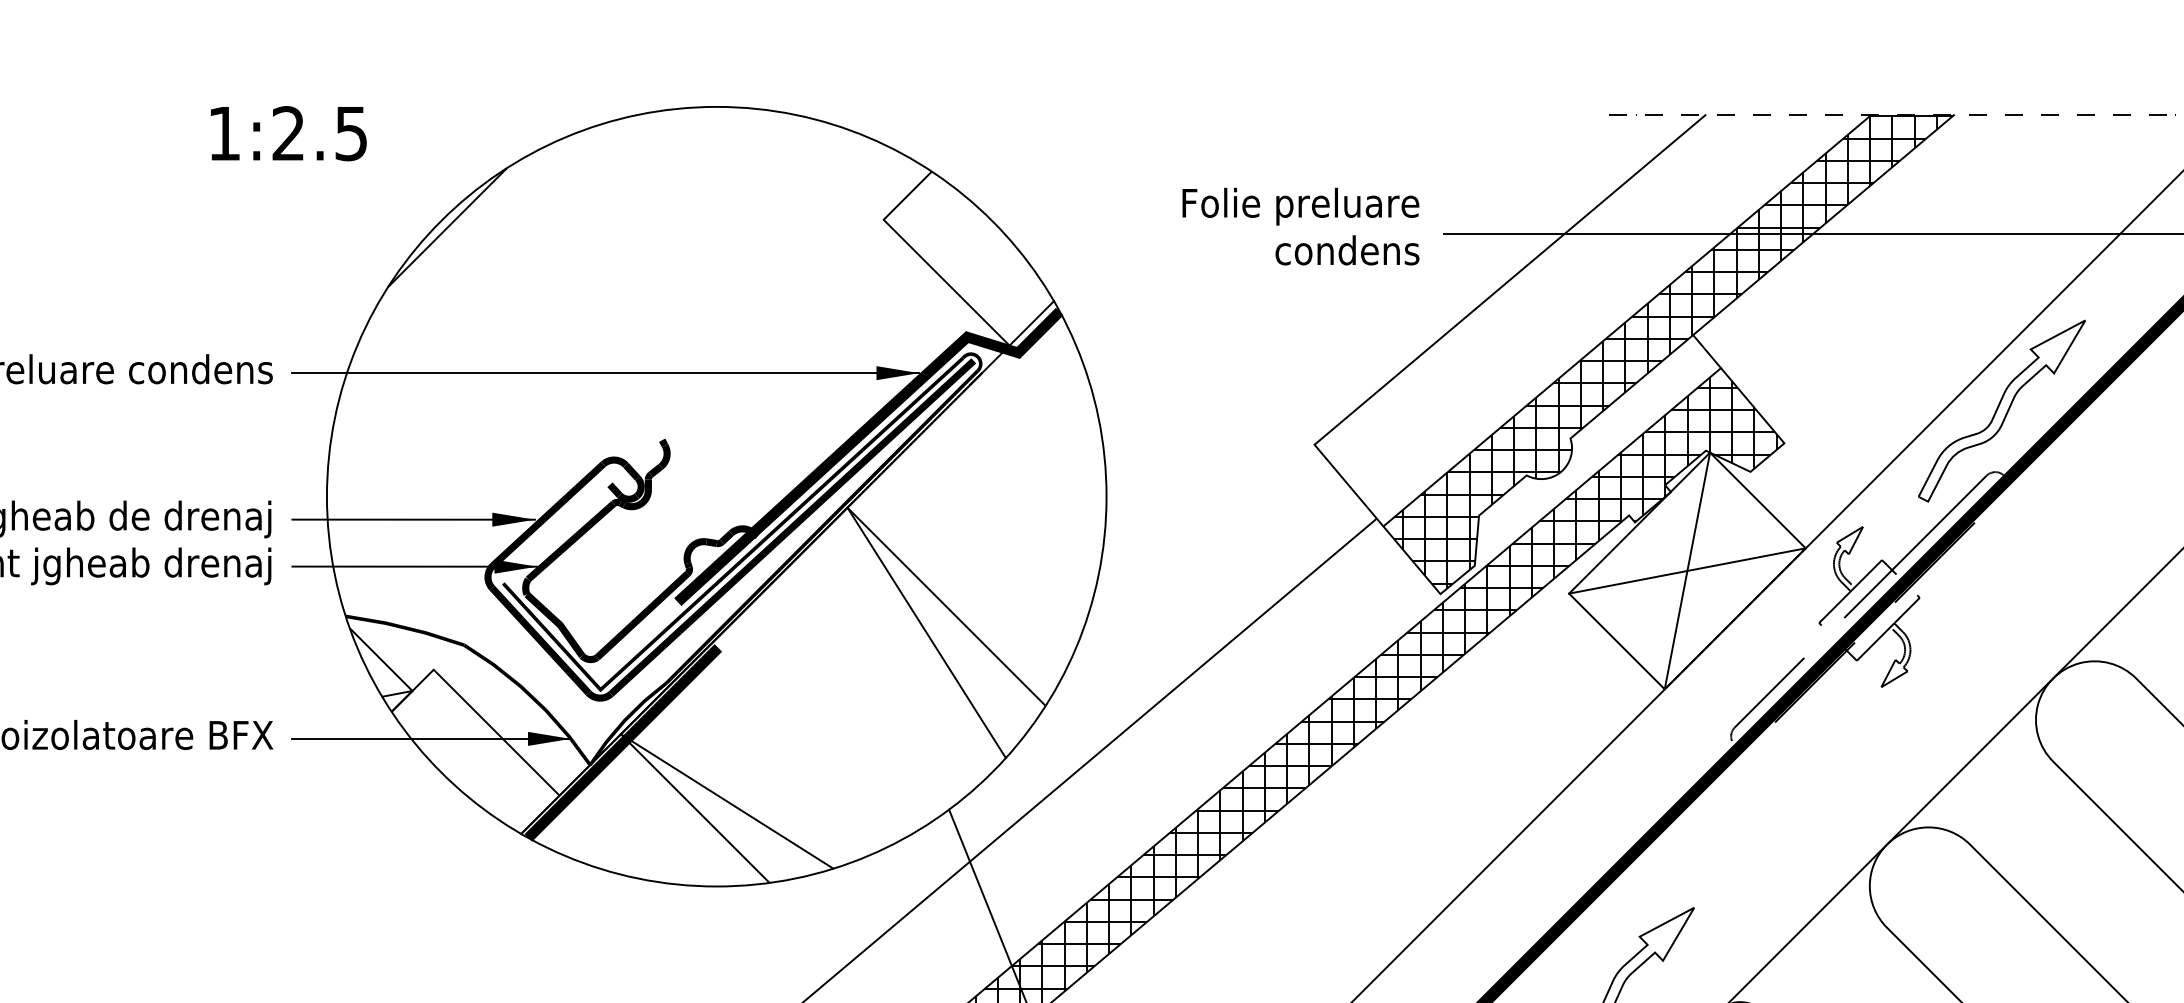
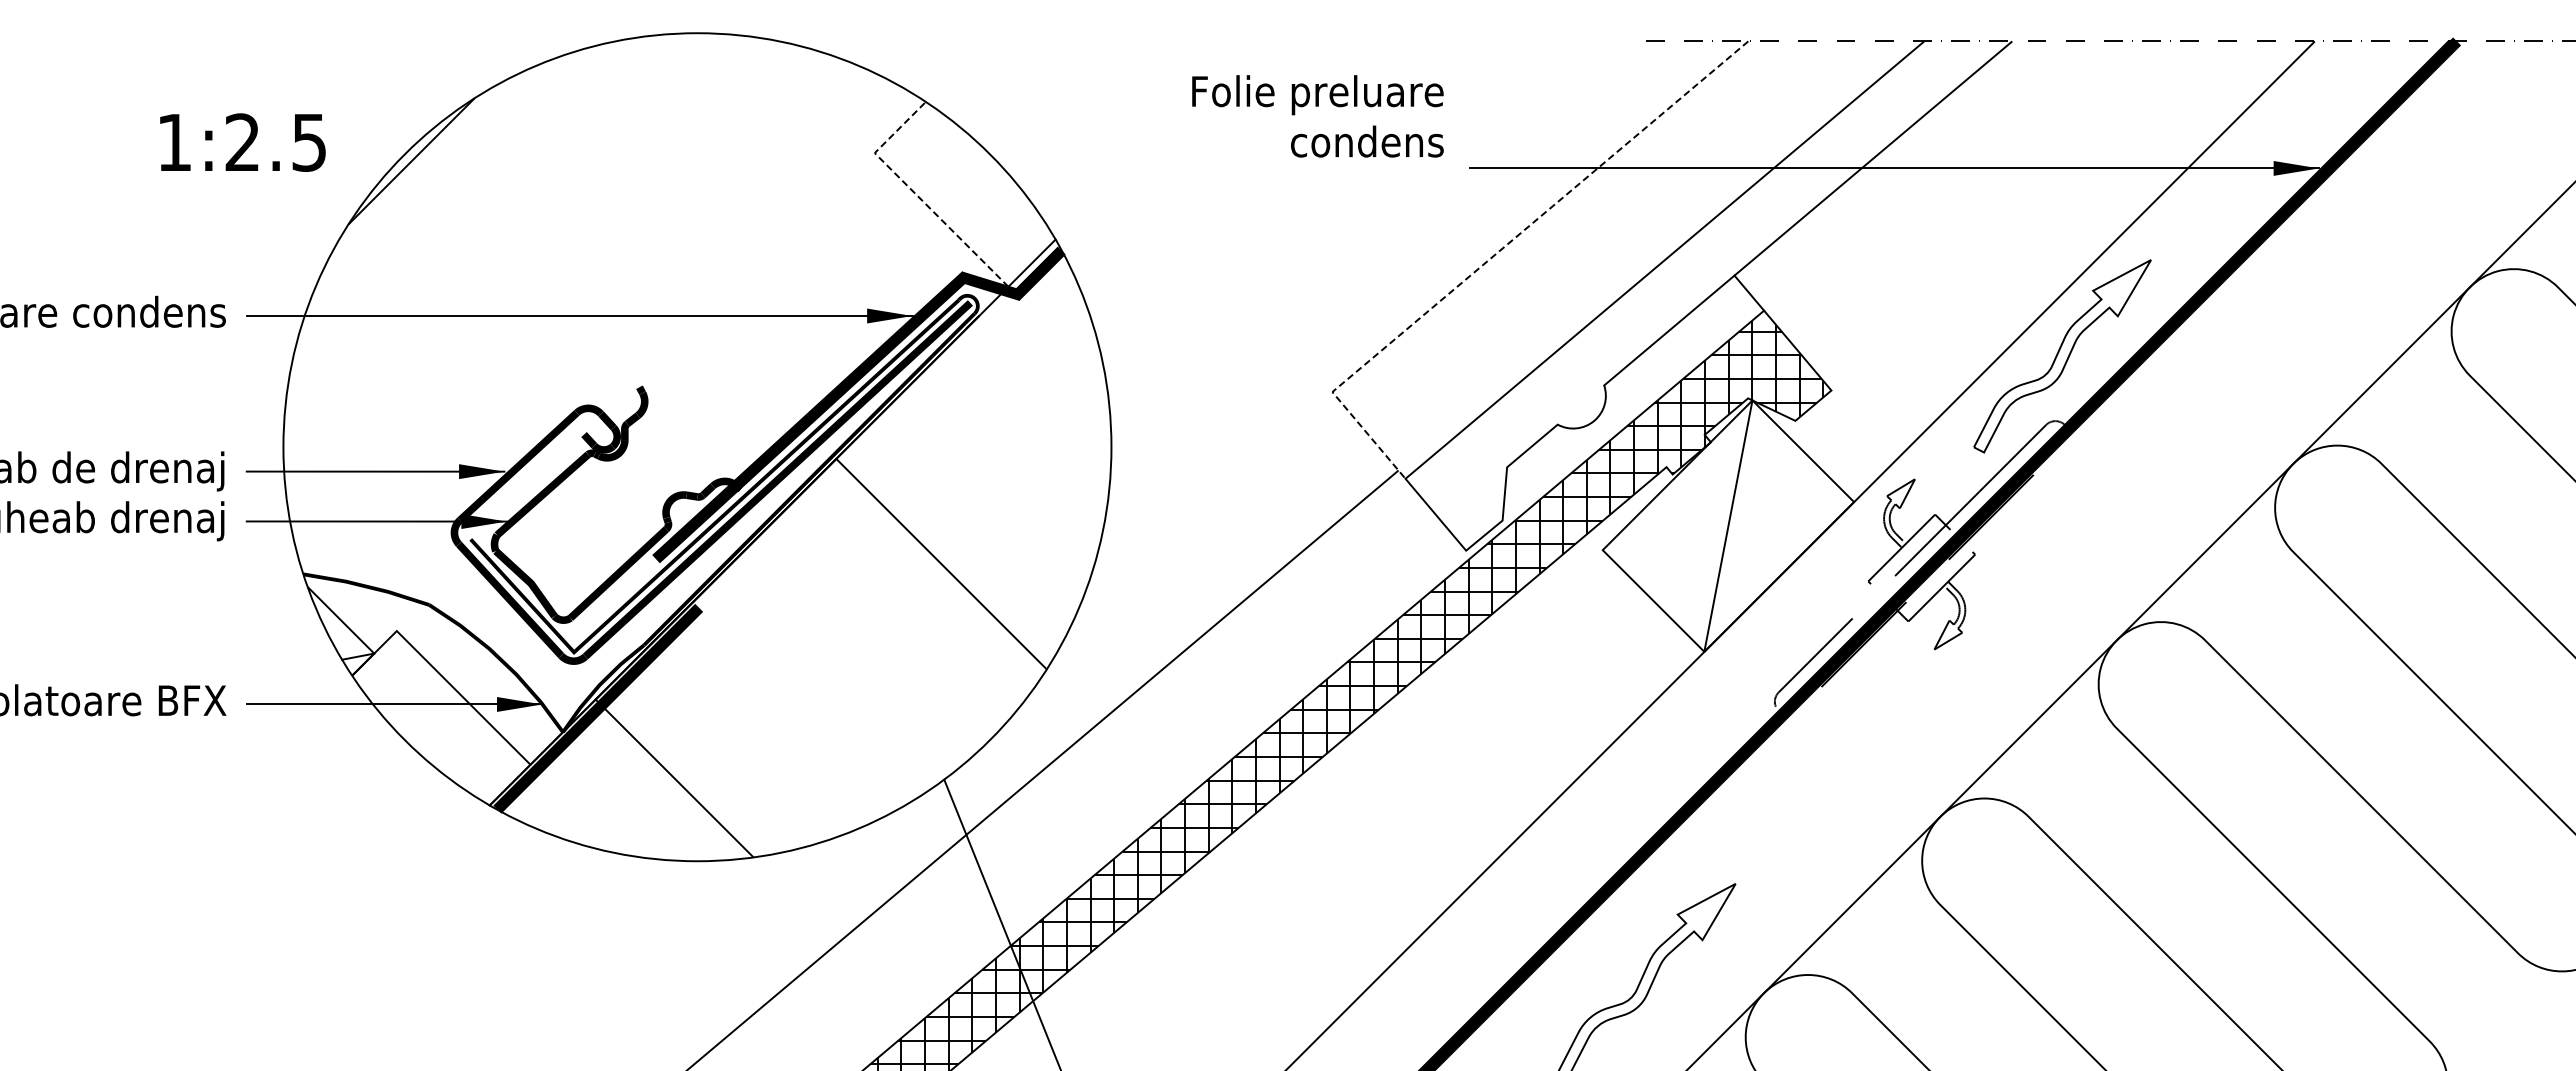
text: (288, 133) -> (242, 142), moved
text: (1300, 226) -> (1317, 116), moved
line: (922, 257) -> (915, 193), solid -> dashed
line: (1469, 314) -> (1496, 253), solid -> dashed
hatch: (1673, 351) -> (1713, 292), removed
line: (1687, 571) -> (1728, 526), removed
line: (926, 632) -> (920, 591), removed
line: (727, 801) -> (708, 770), removed

